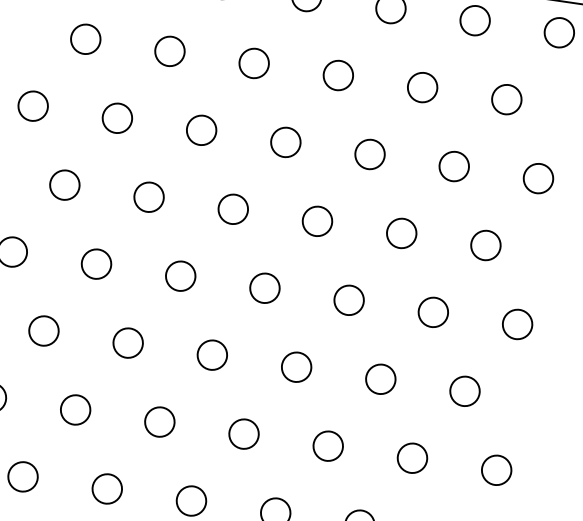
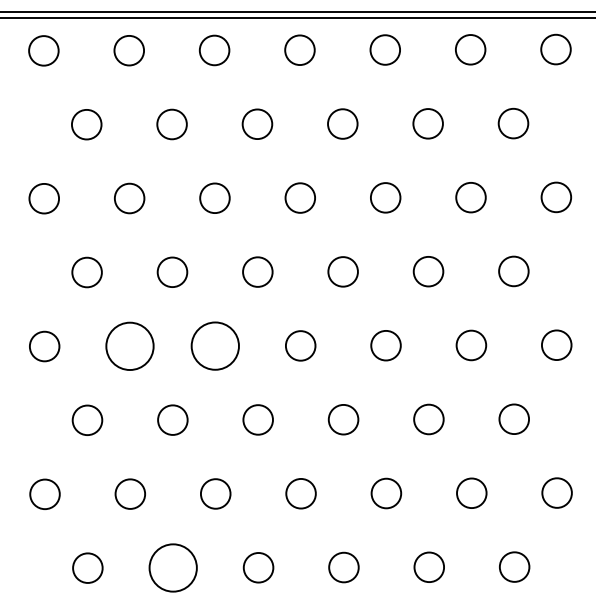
circle: (96, 264) -> (129, 346), size x1.6
circle: (180, 275) -> (215, 345), size x1.6
circle: (107, 488) -> (173, 567), size x1.6

